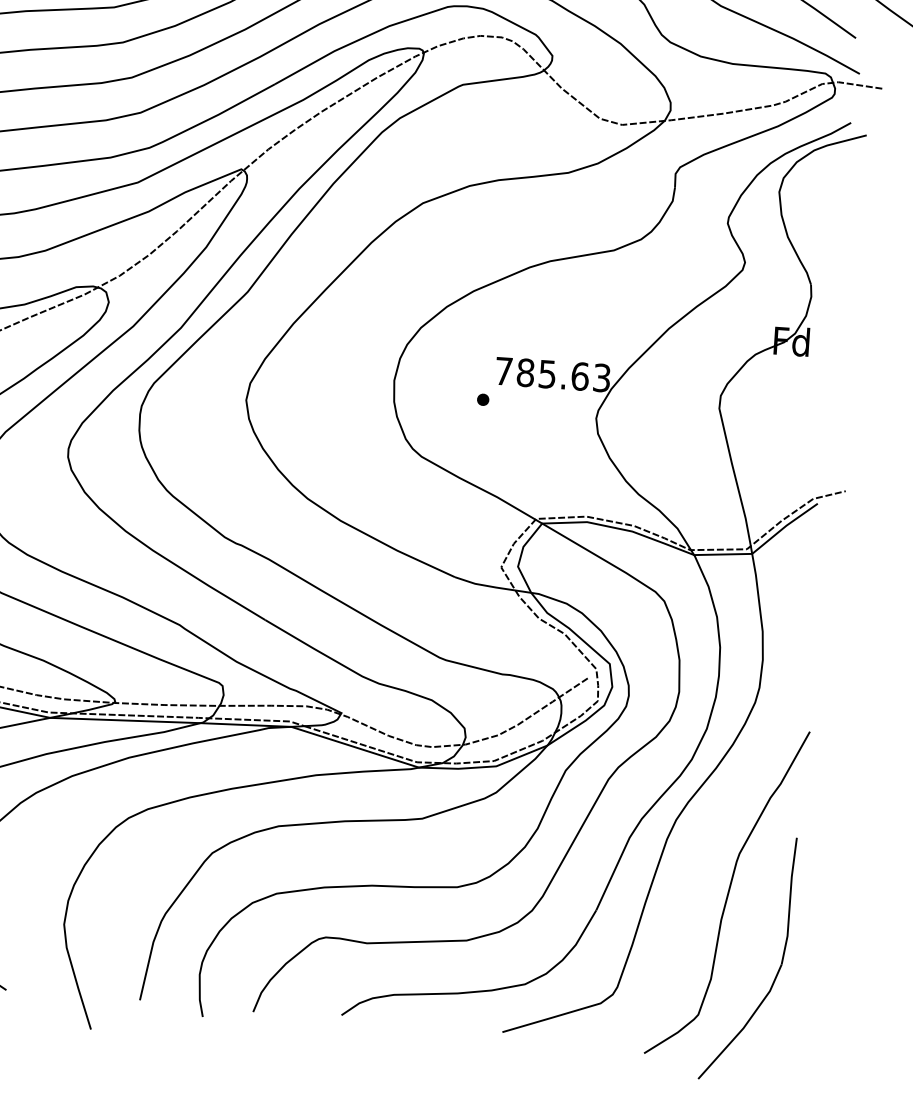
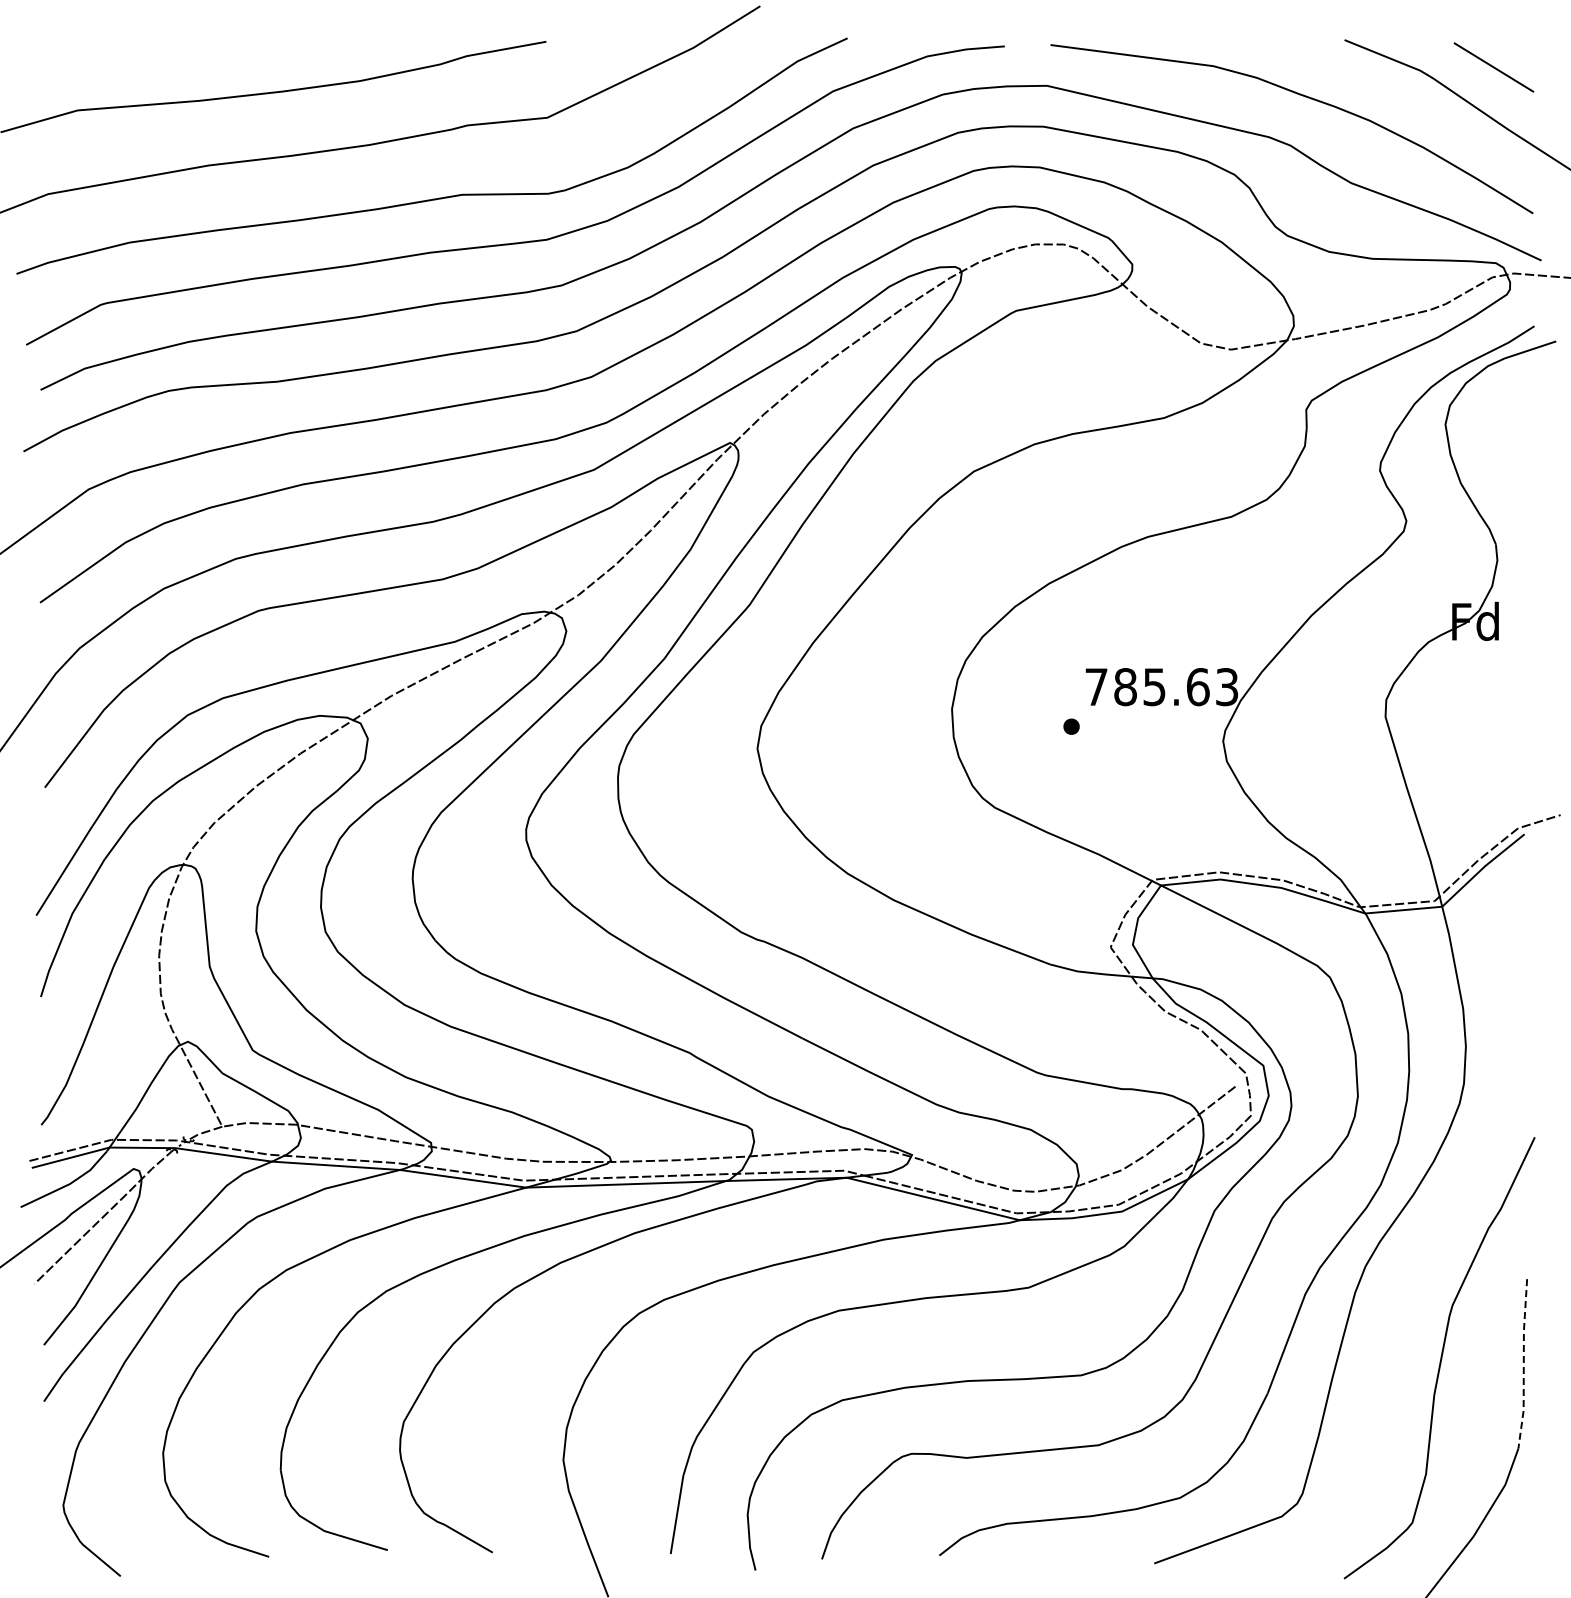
line: (789, 900) -> (1523, 1363), solid -> dashed

